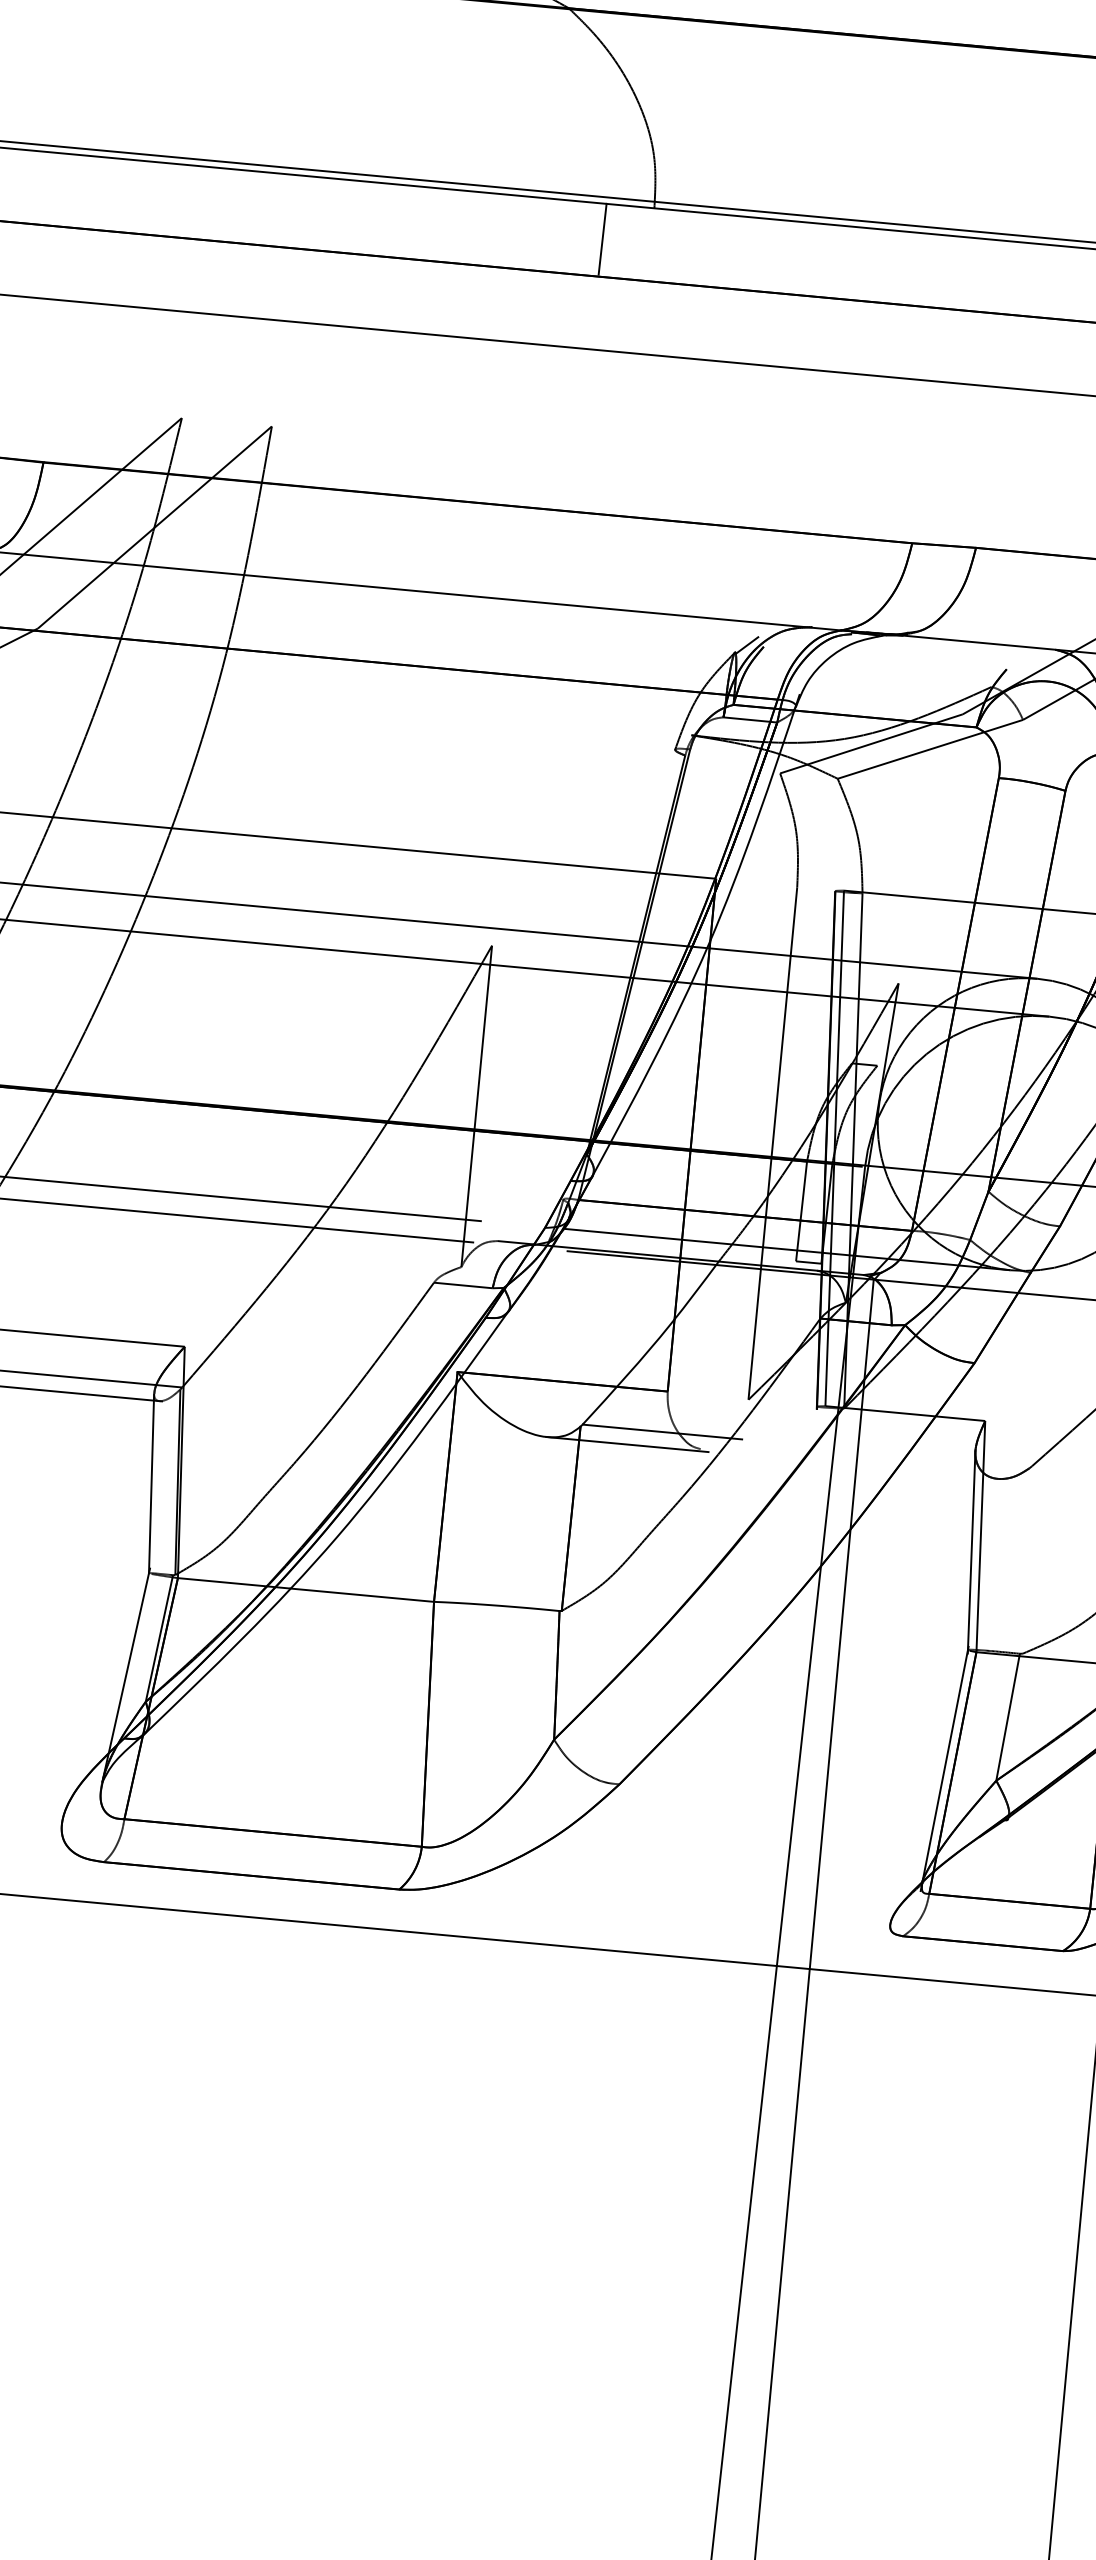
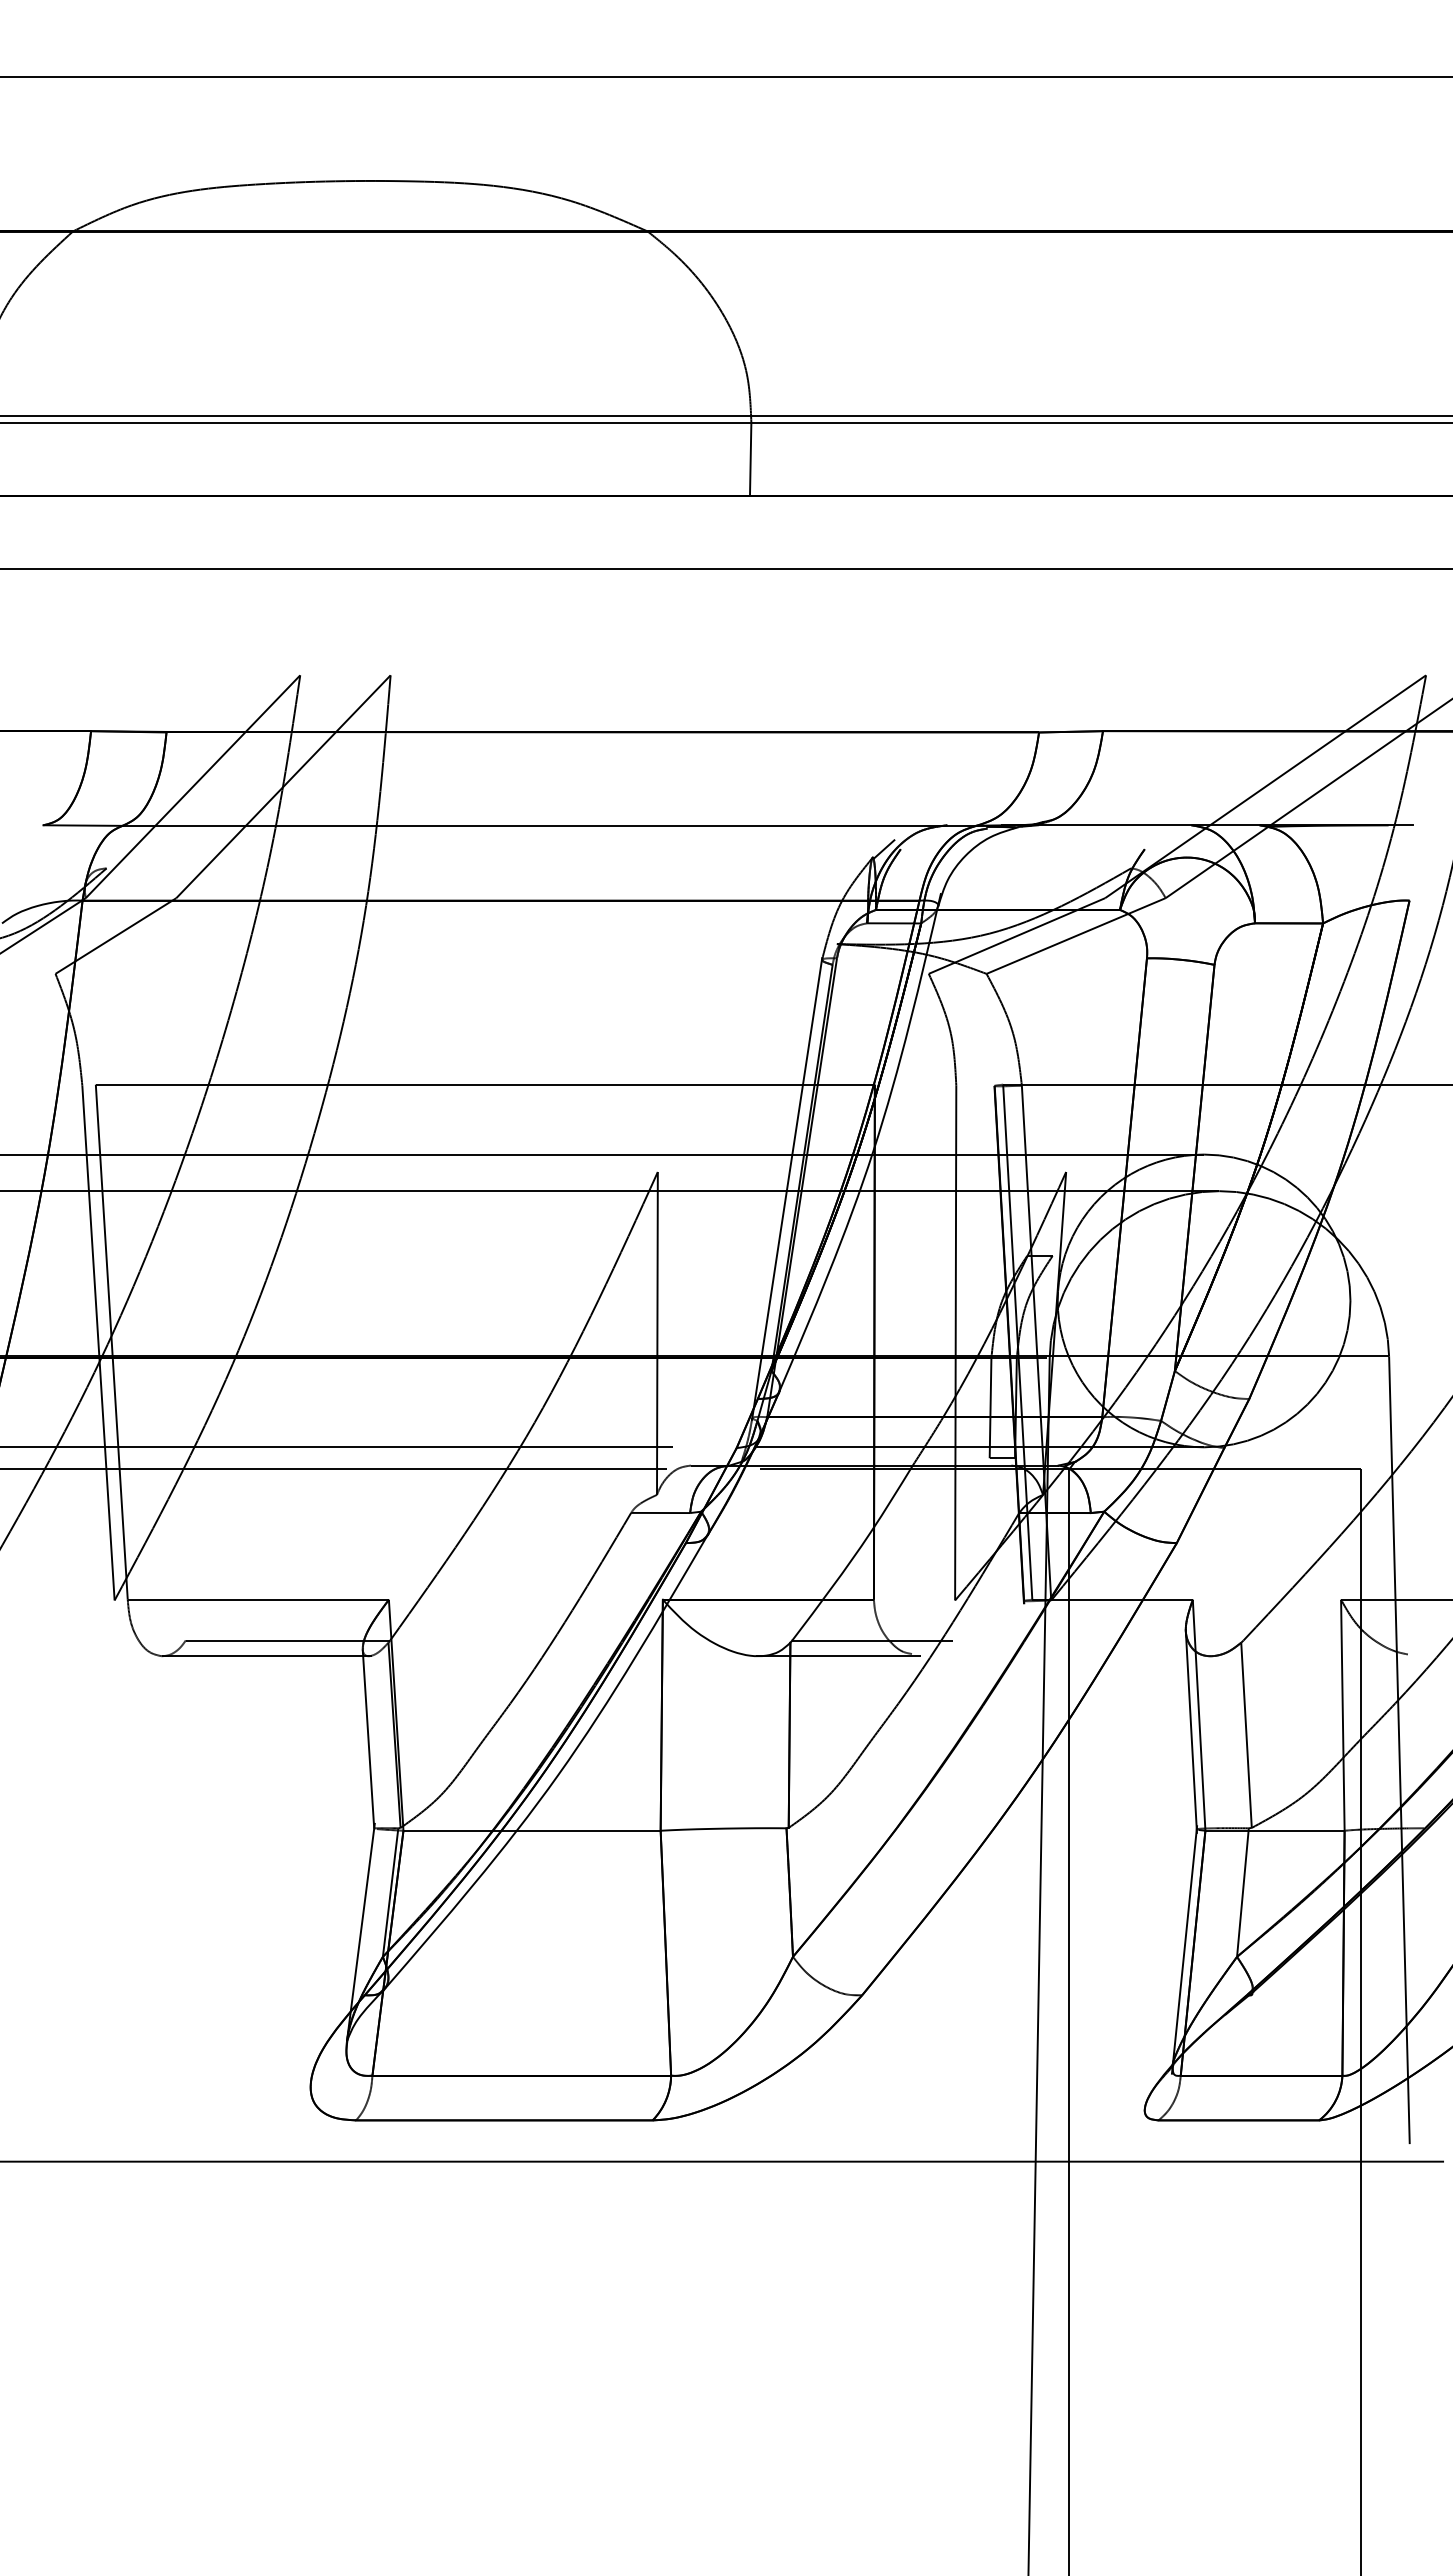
line: (602, 238) -> (750, 458), moved
line: (618, 973) -> (786, 1188), added
line: (1026, 1560) -> (1246, 1734), added

